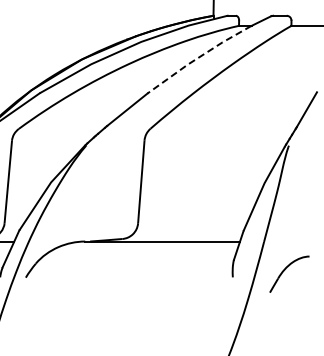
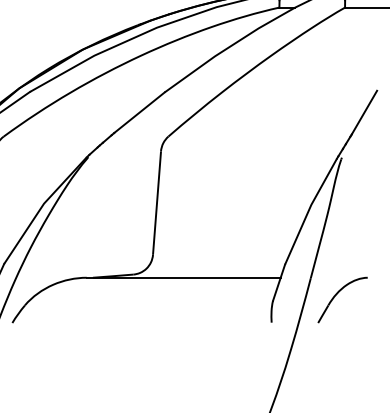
line: (198, 57) -> (228, 47), dashed -> solid
part: (289, 273) -> (342, 299), moved

